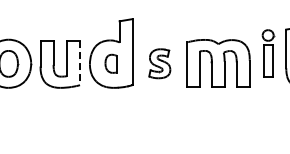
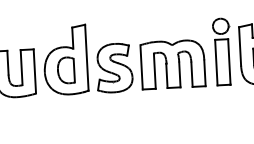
part: (268, 53) -> (222, 51), size x1.43
line: (80, 63) -> (35, 71), dashed -> solid
part: (110, 63) -> (65, 70), size x1.43
part: (159, 63) -> (114, 67), size x1.67

